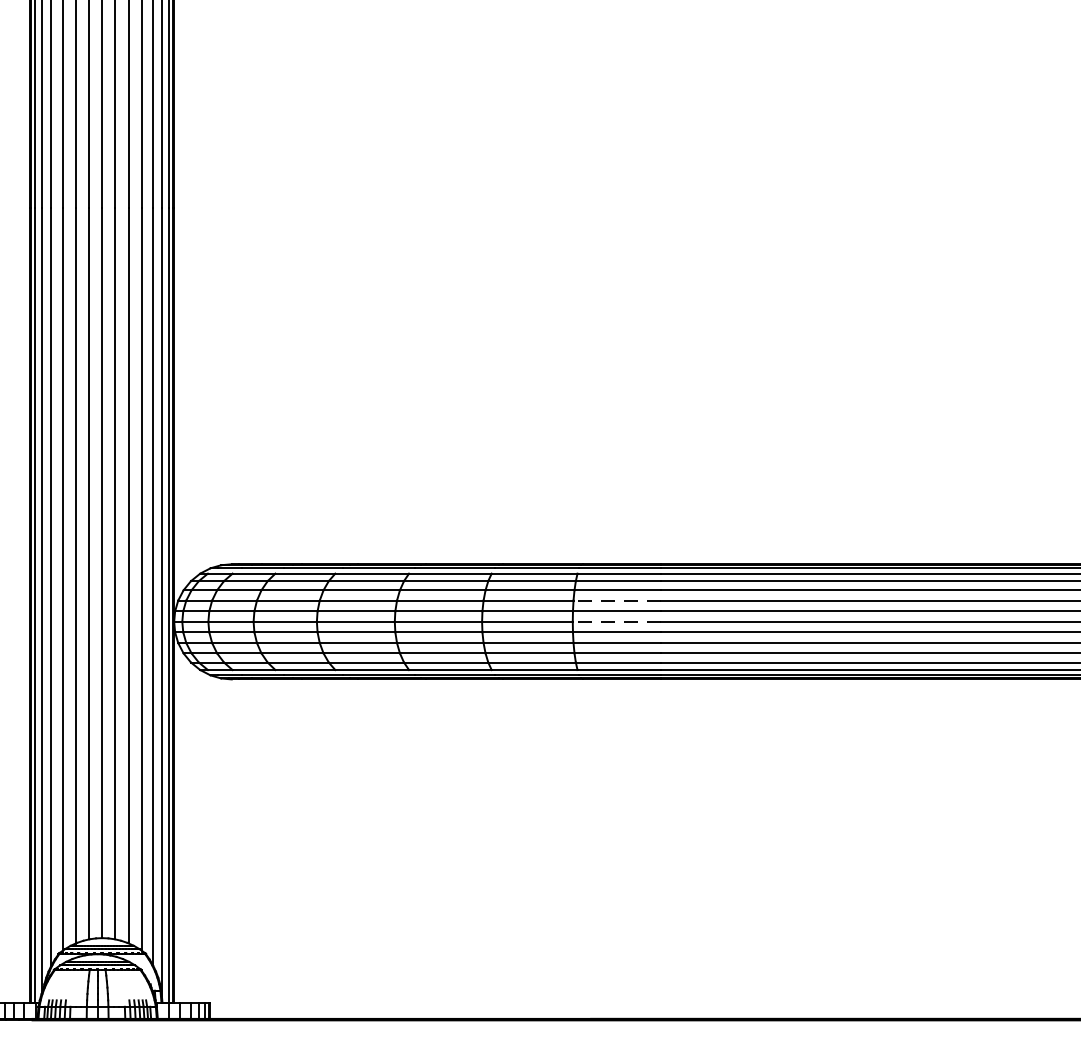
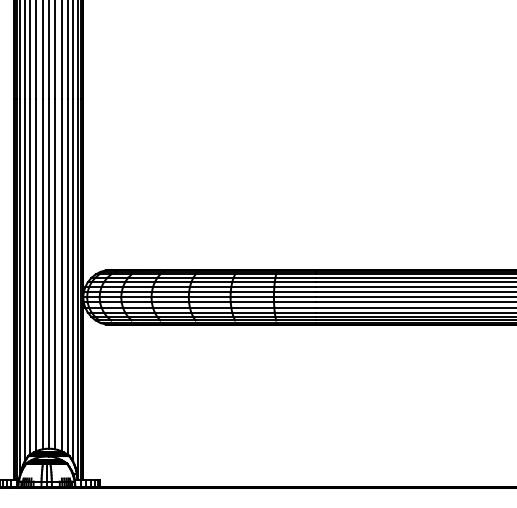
line: (615, 601) -> (294, 287), dashed -> solid
line: (615, 621) -> (294, 297), dashed -> solid

